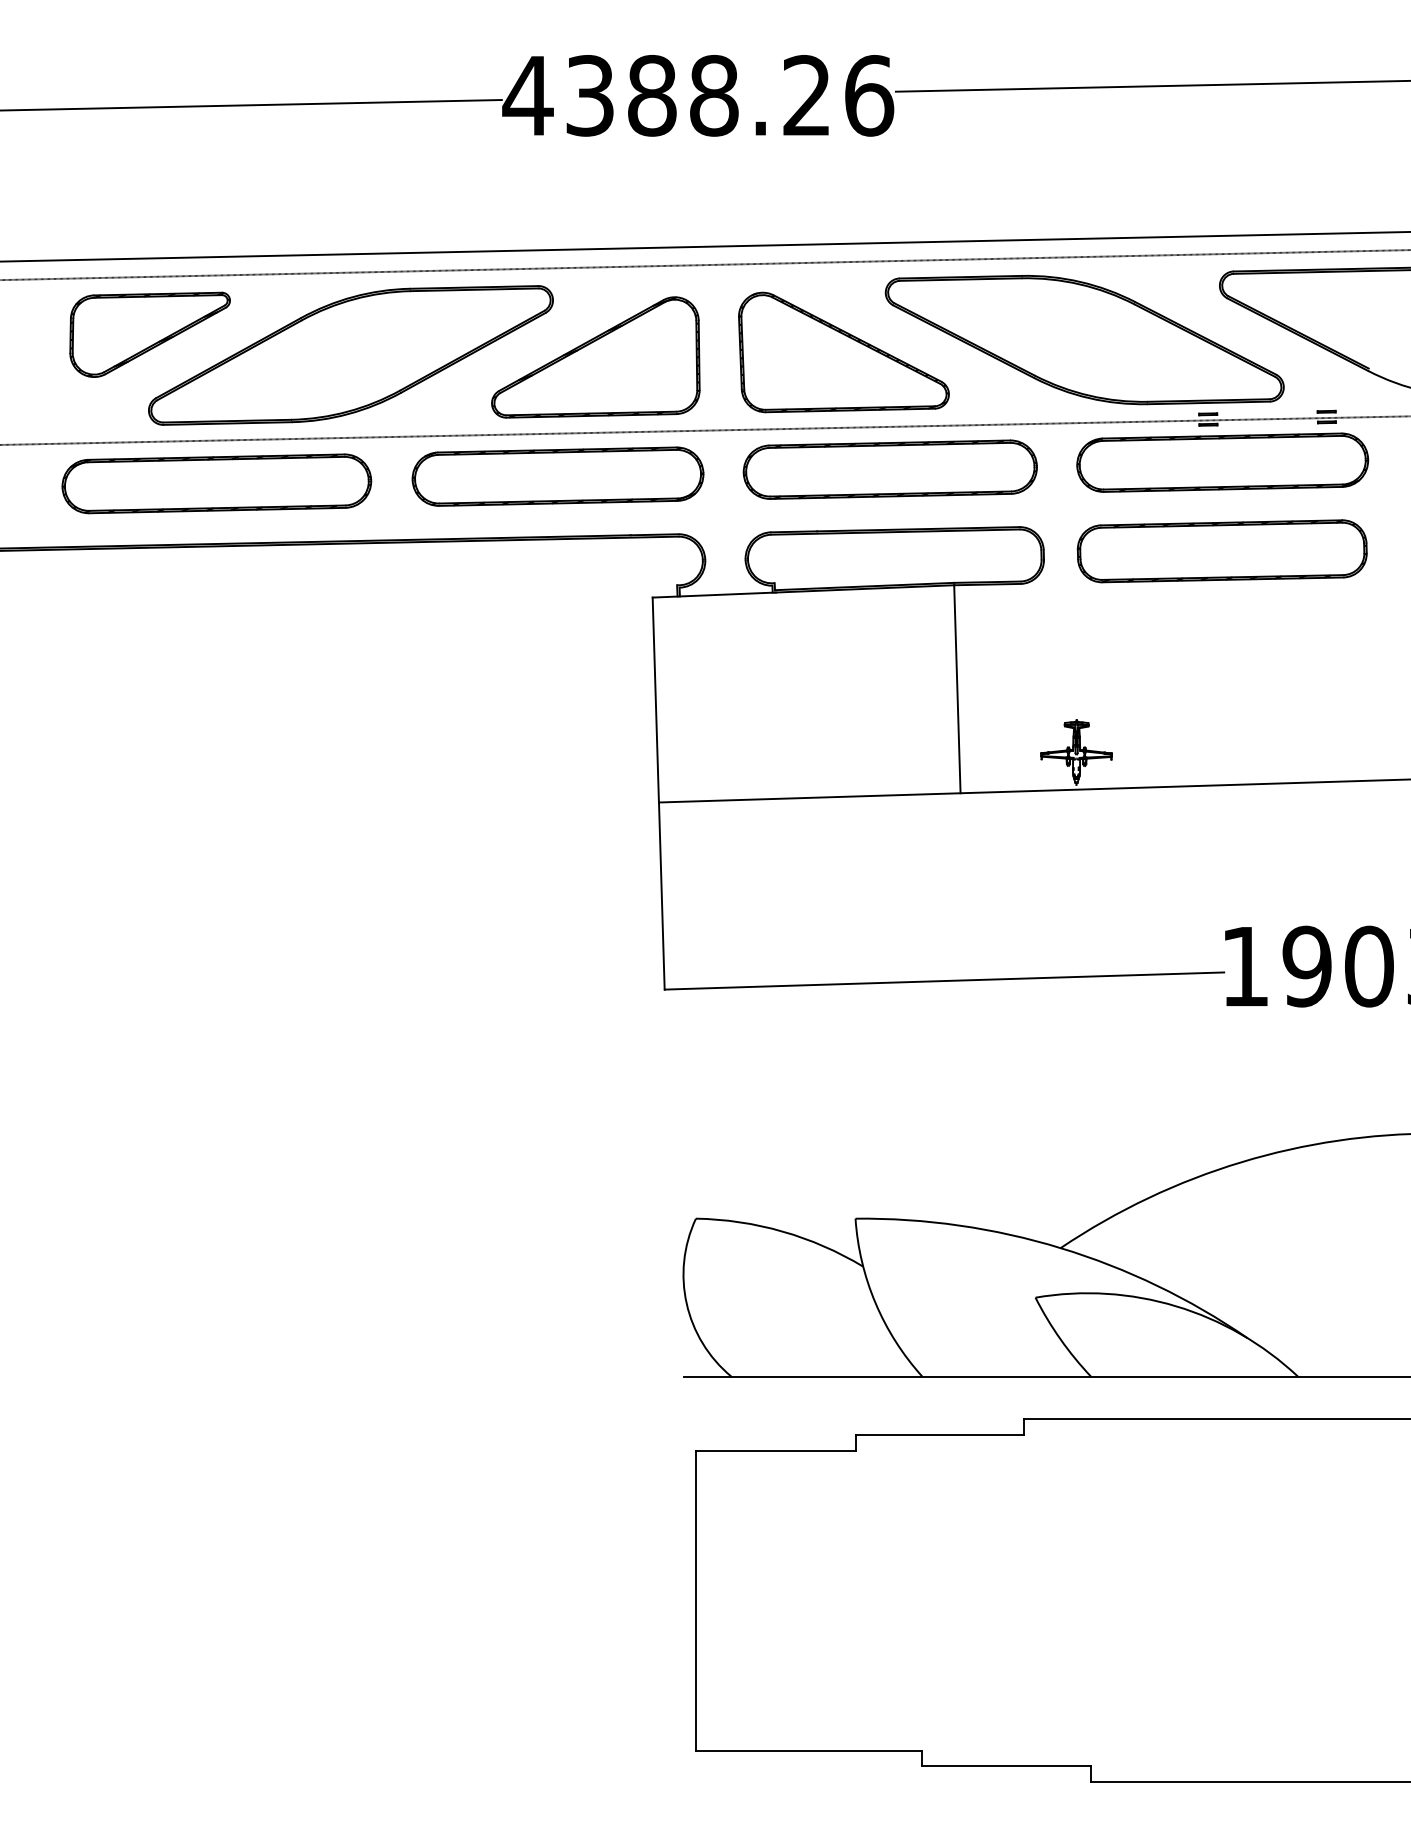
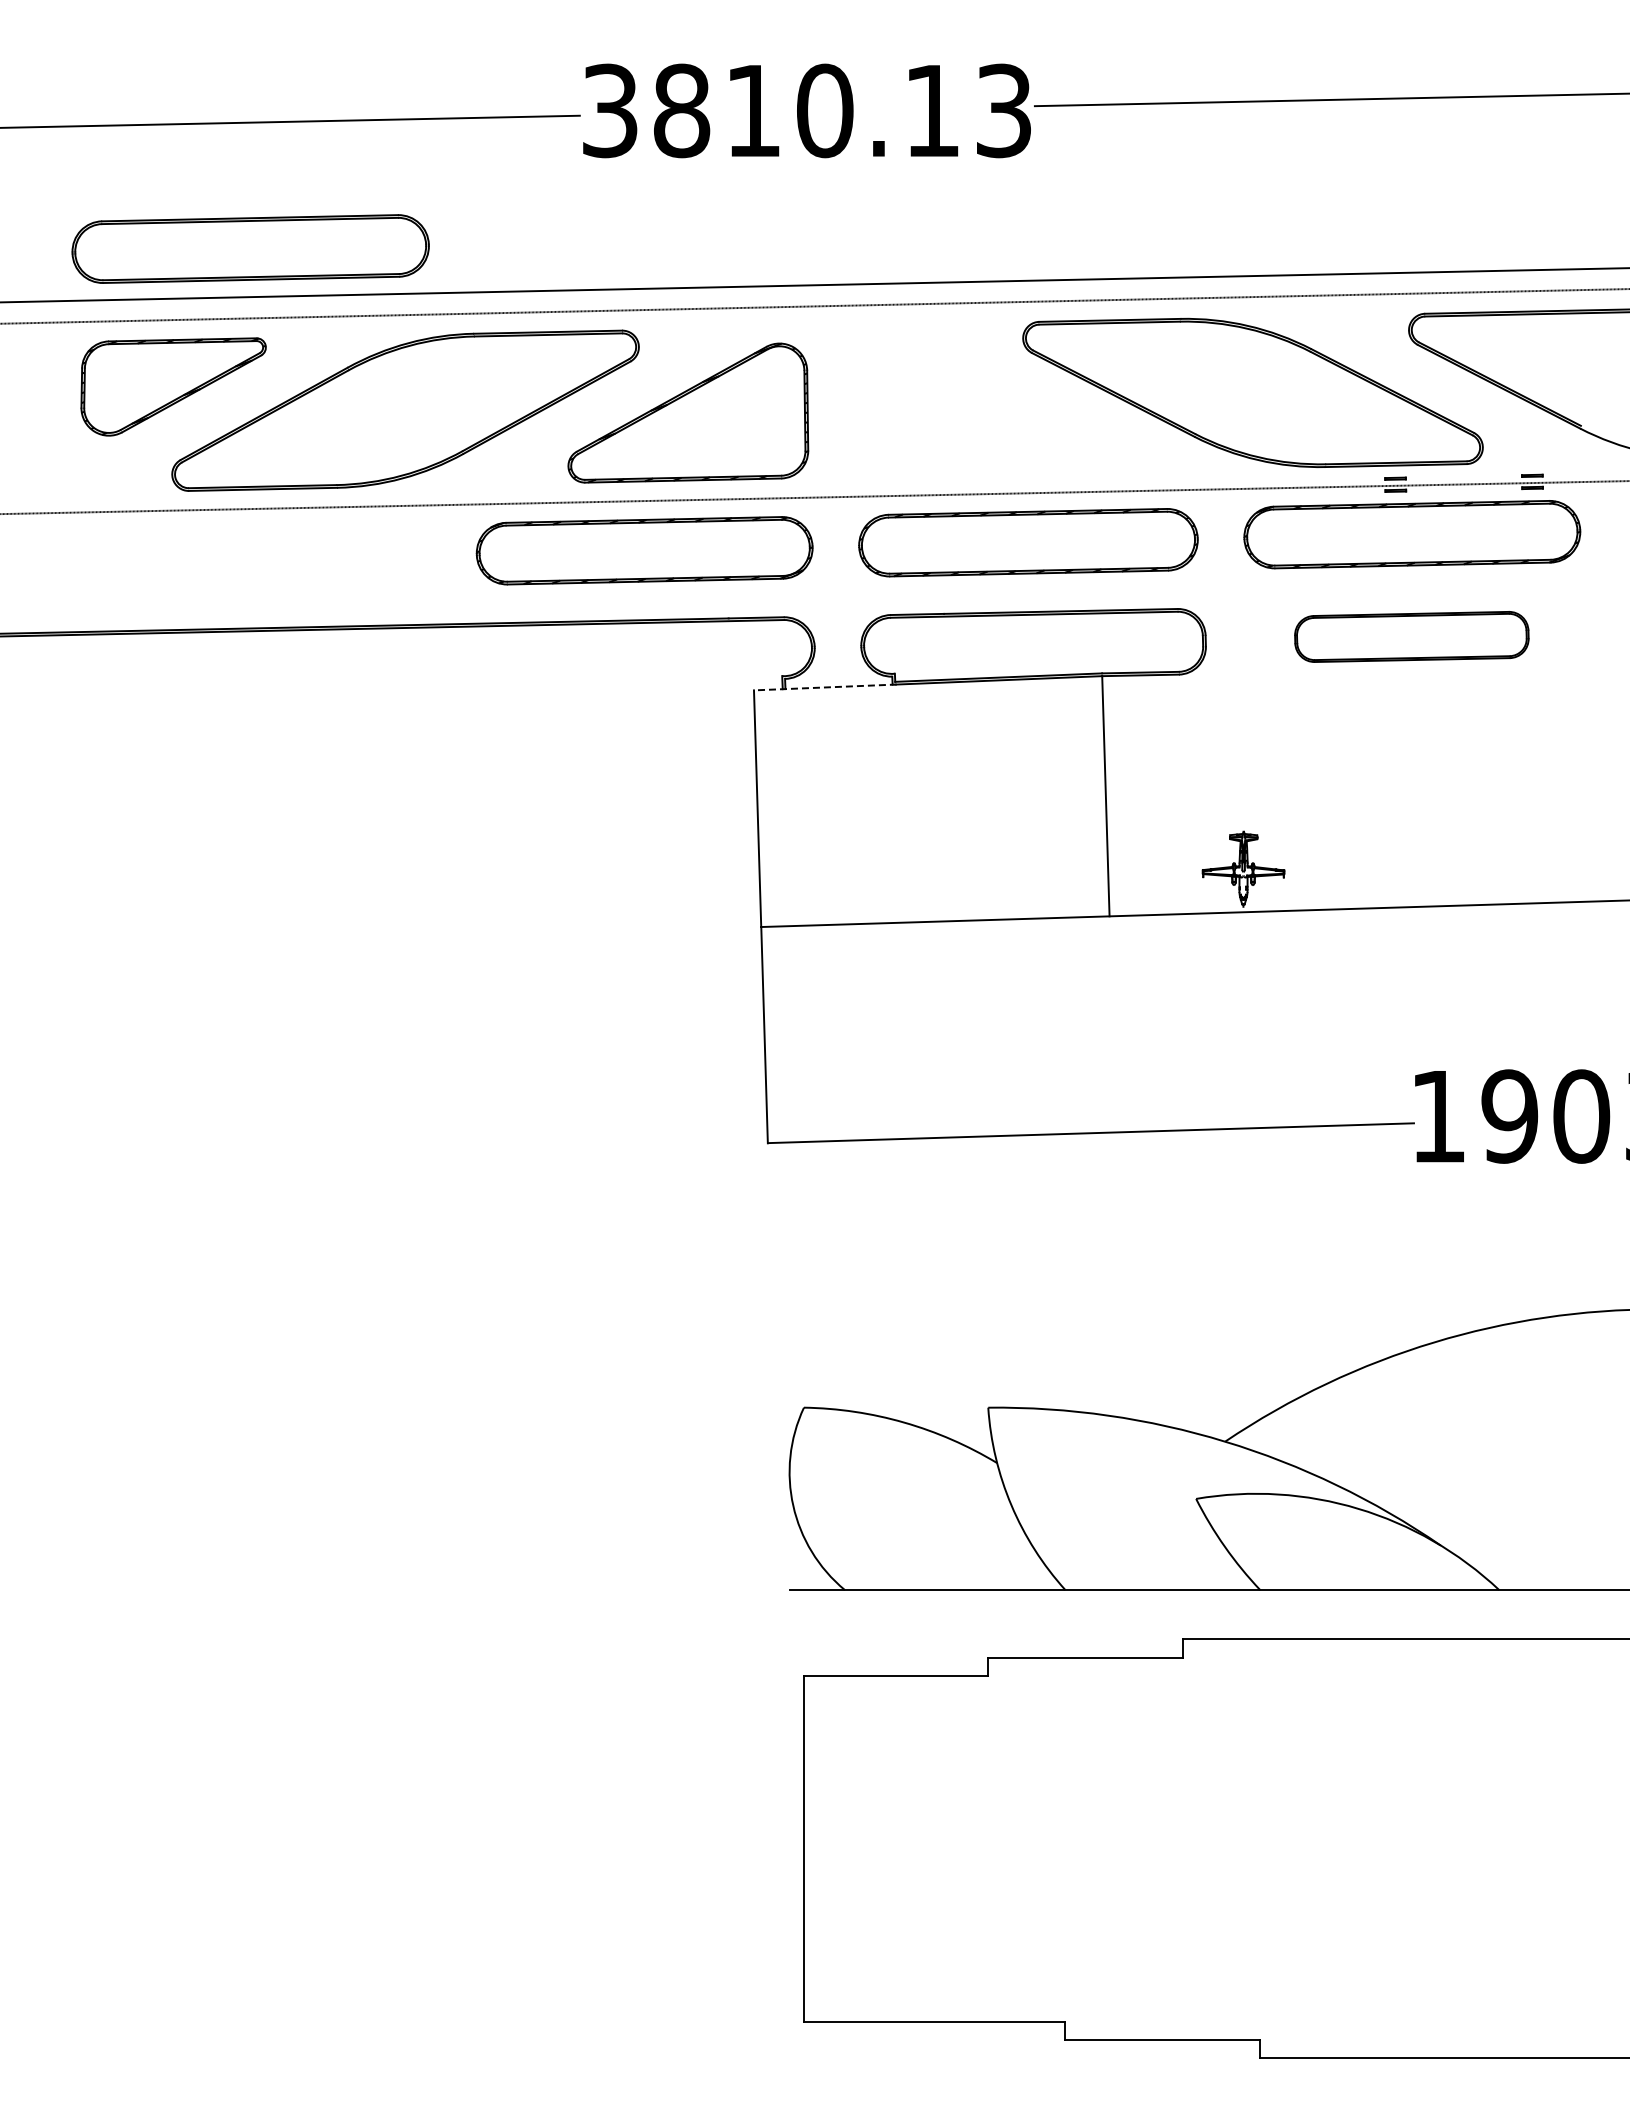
text: (698, 95) -> (806, 110), 4388.26 -> 3810.13
part: (843, 352) -> (974, 407), removed
part: (216, 483) -> (250, 248), moved
part: (1222, 550) -> (1411, 636), size x0.7
line: (714, 595) -> (825, 687), solid -> dashed

